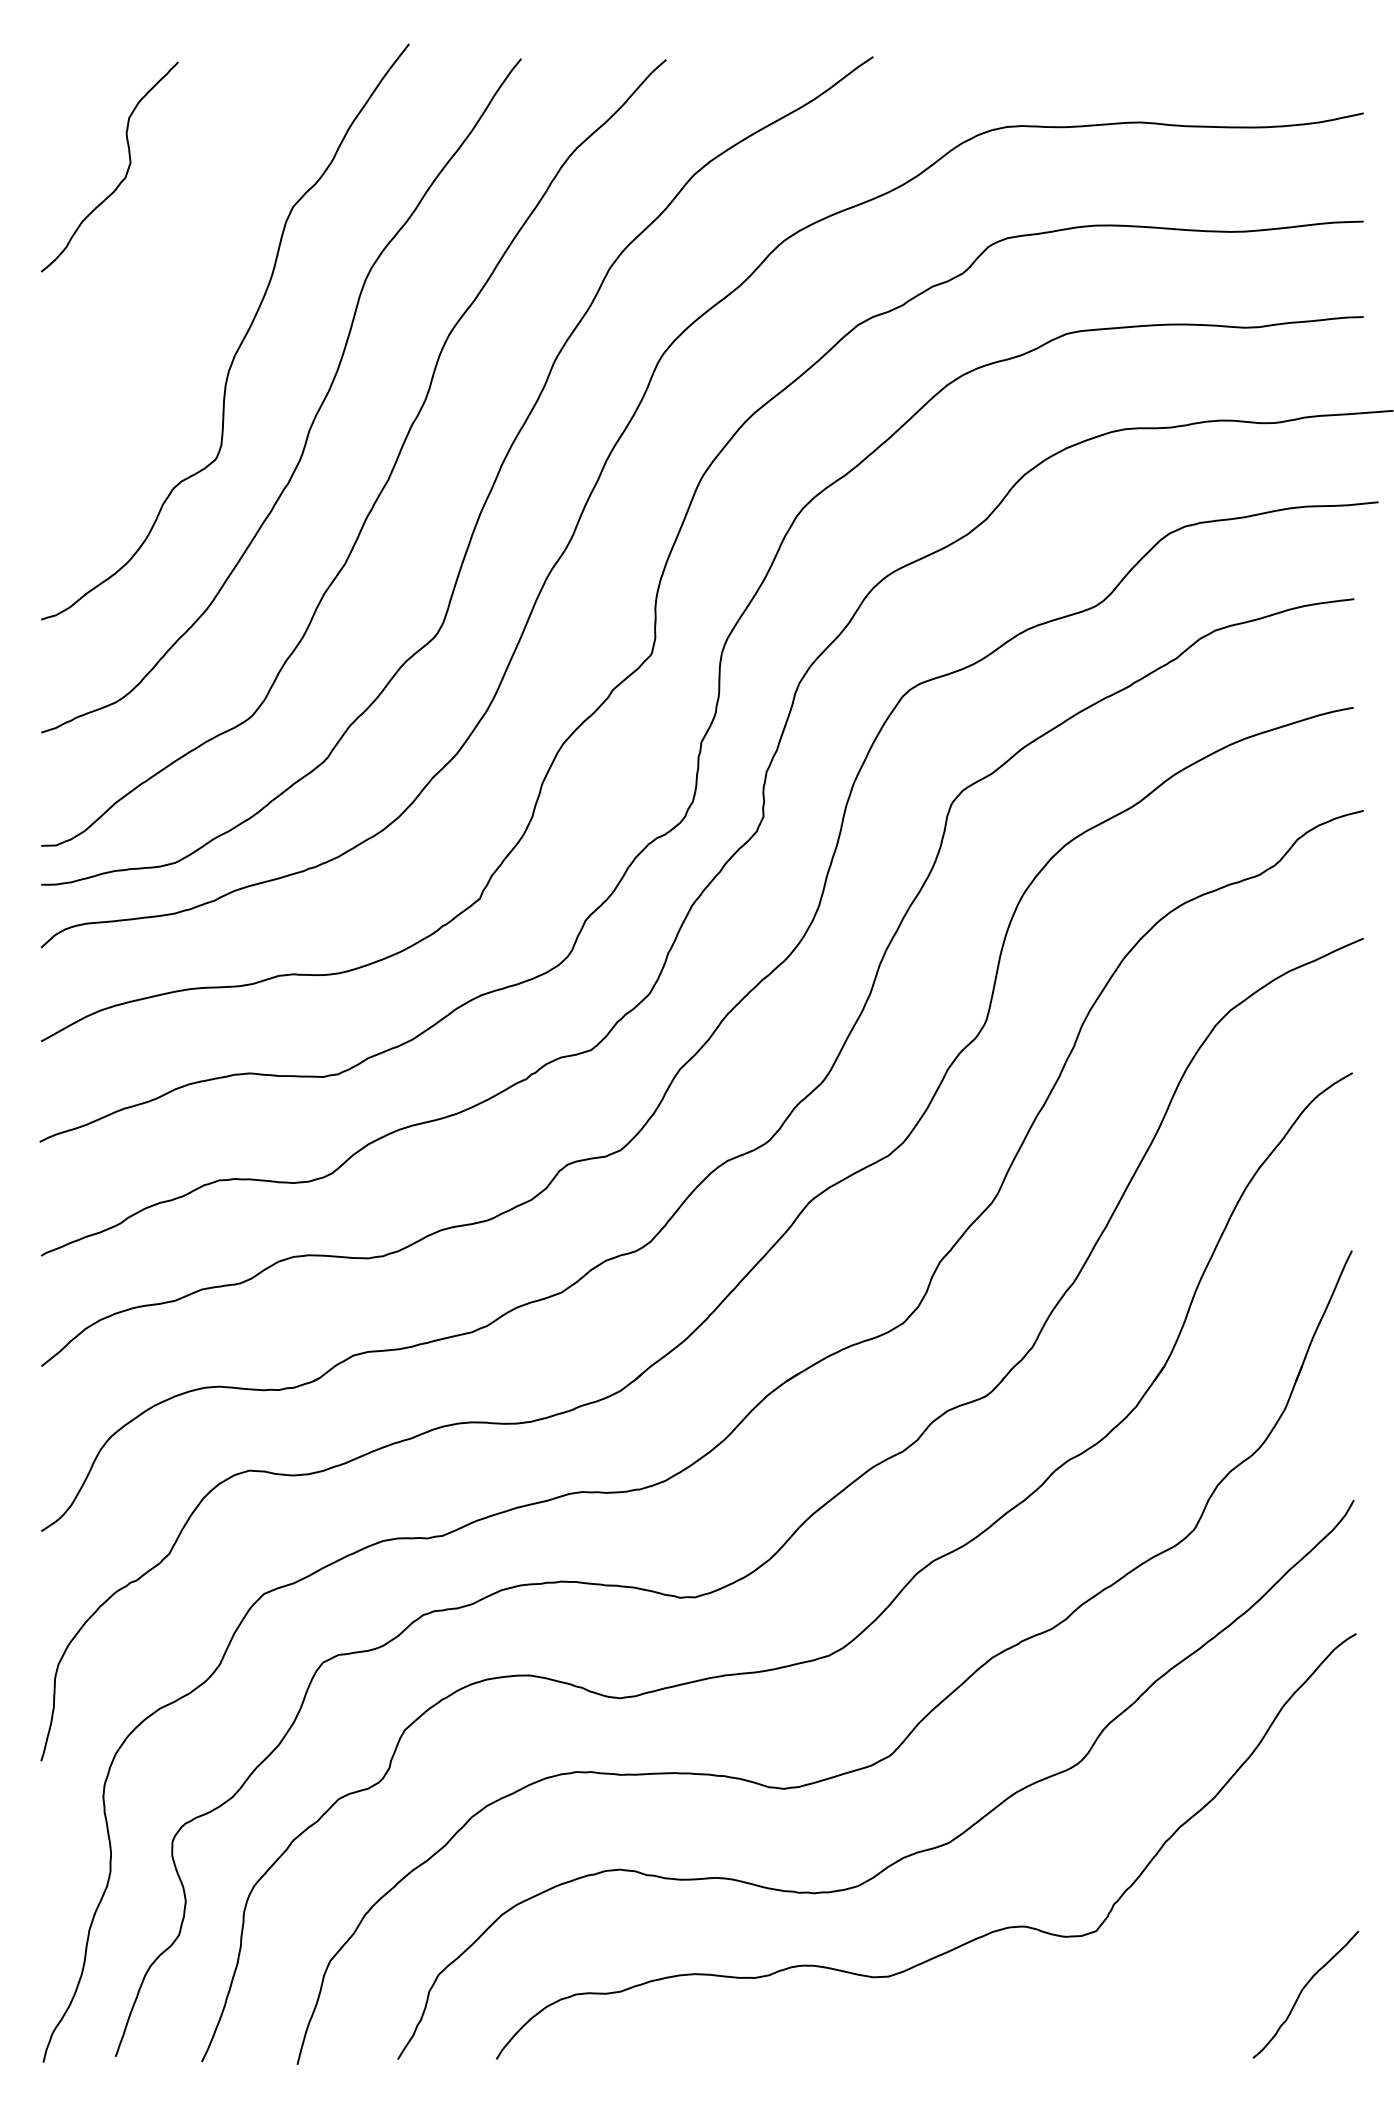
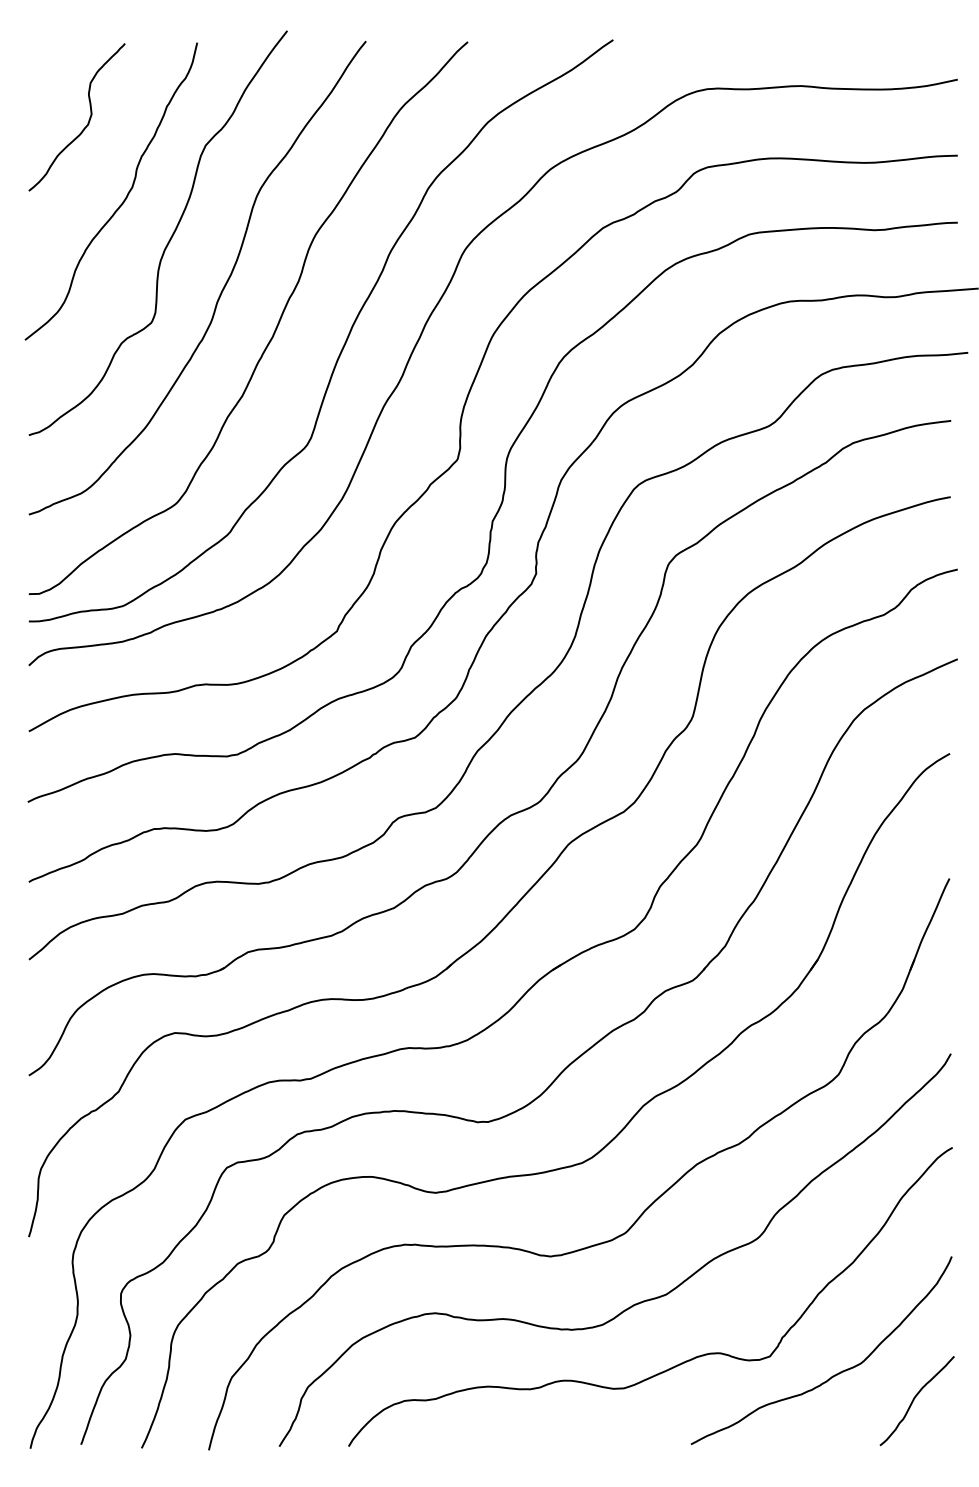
curve: (177, 283) -> (124, 199), added
curve: (1186, 1958) -> (833, 1375), added

